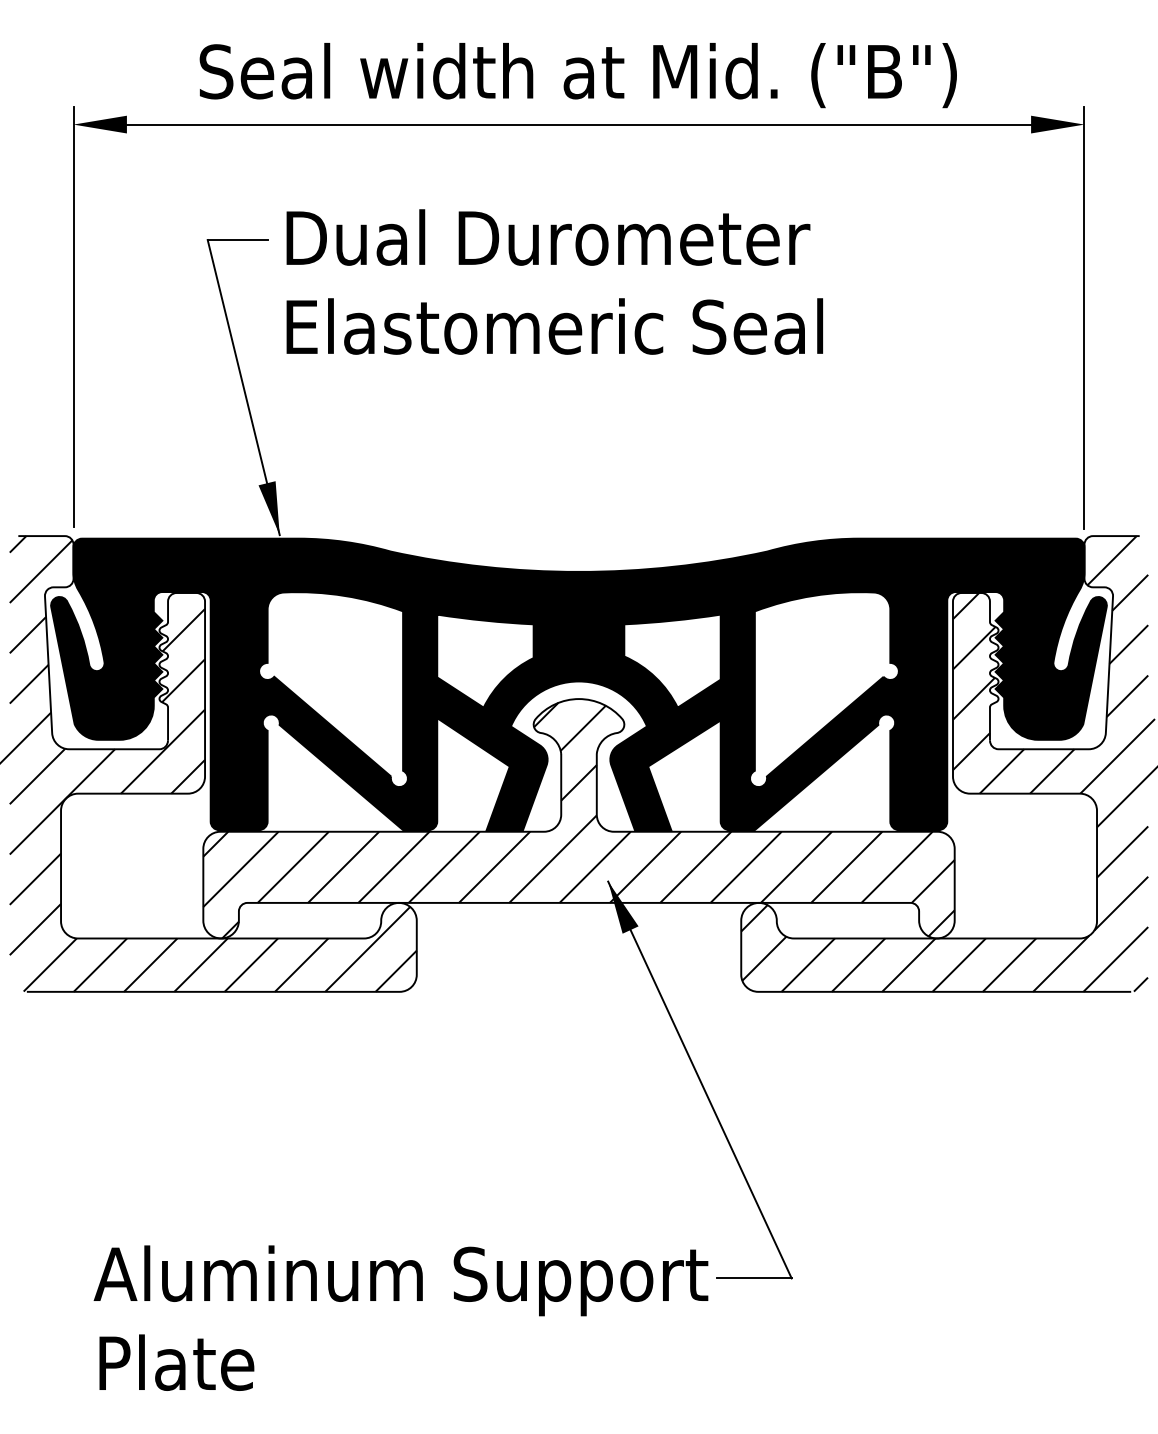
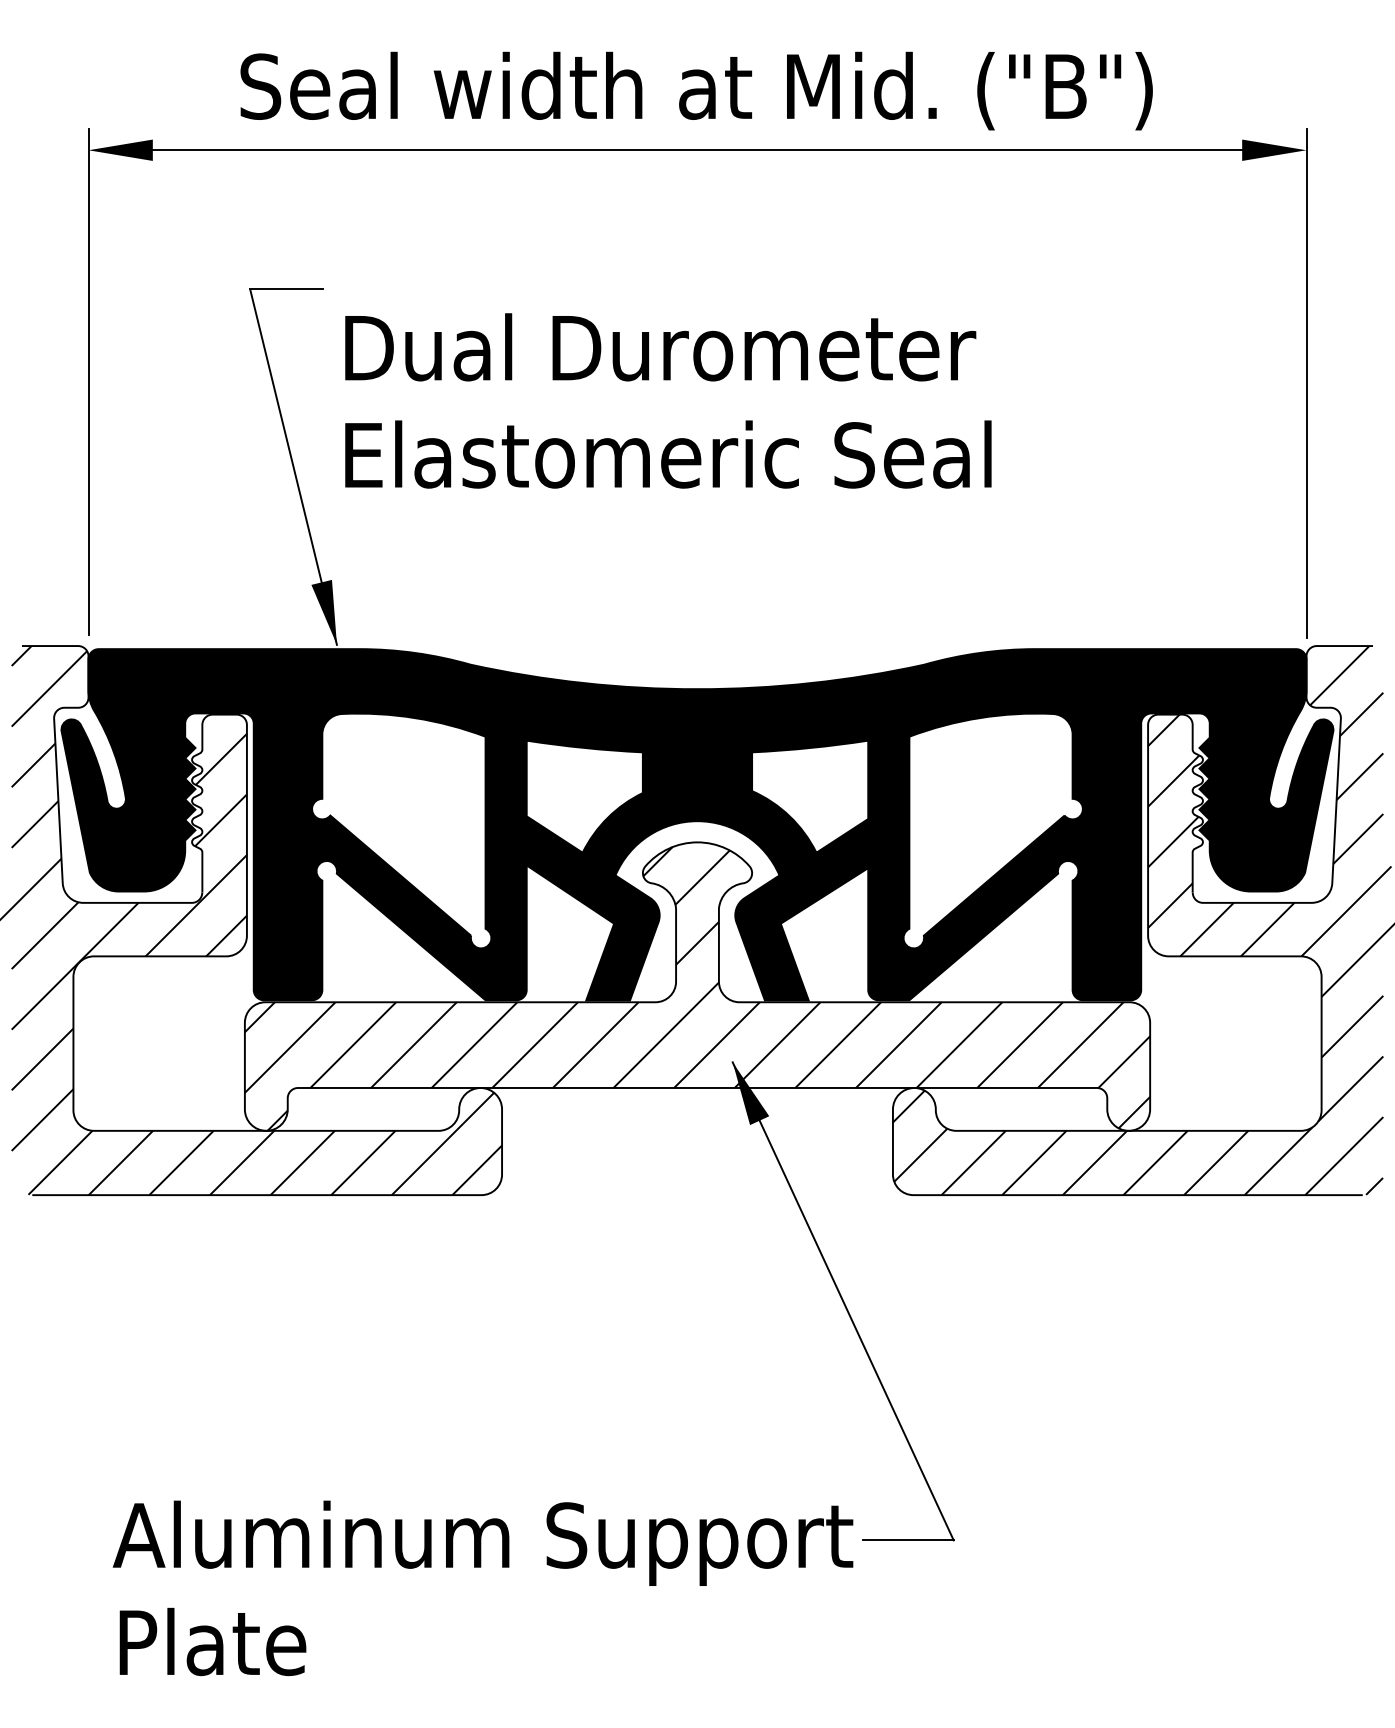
text: (554, 281) -> (668, 400), moved

